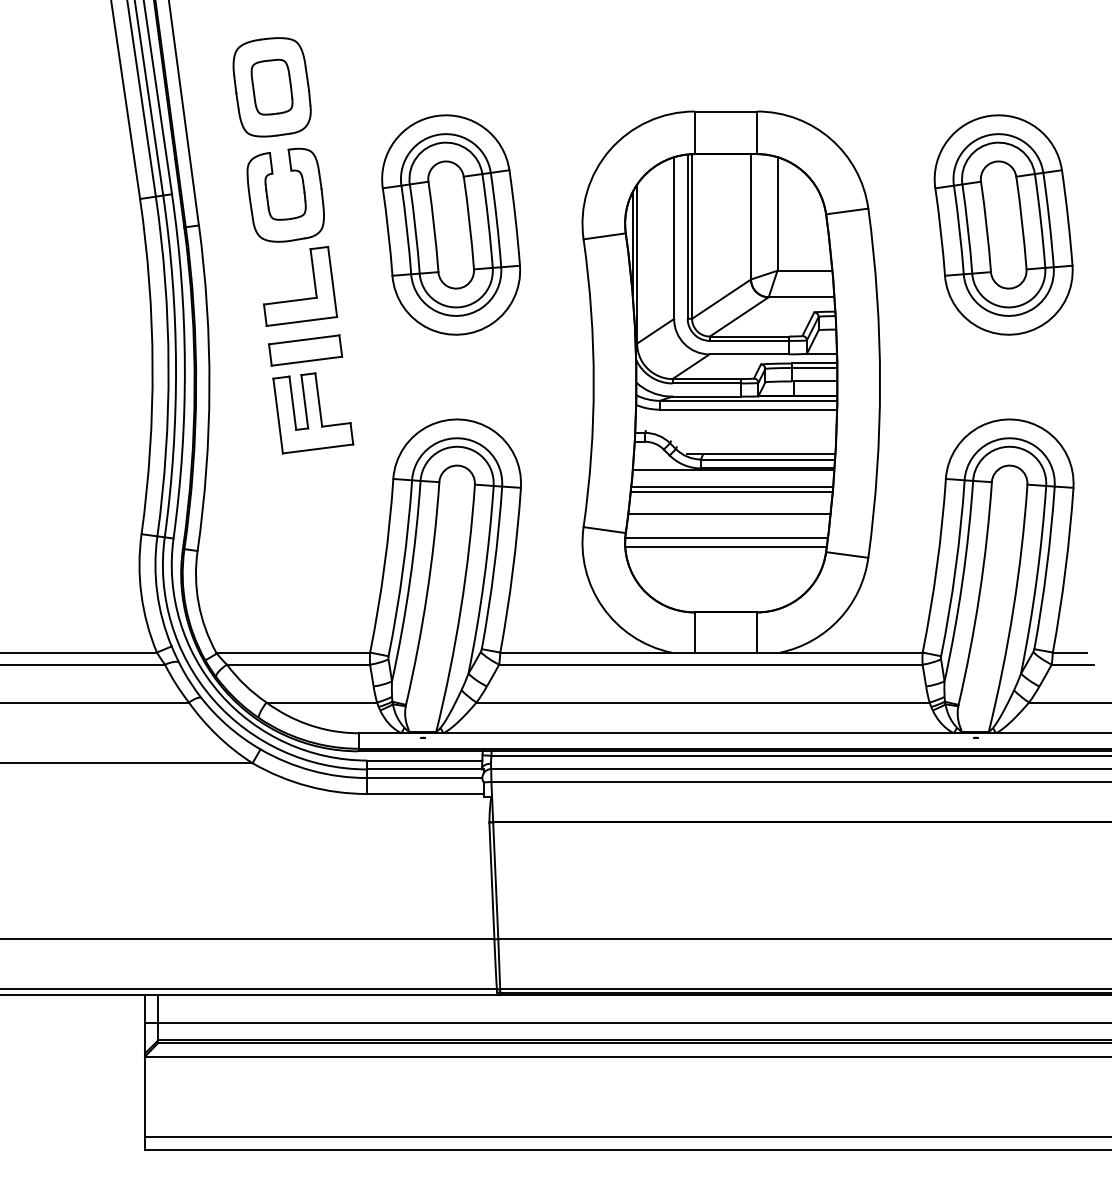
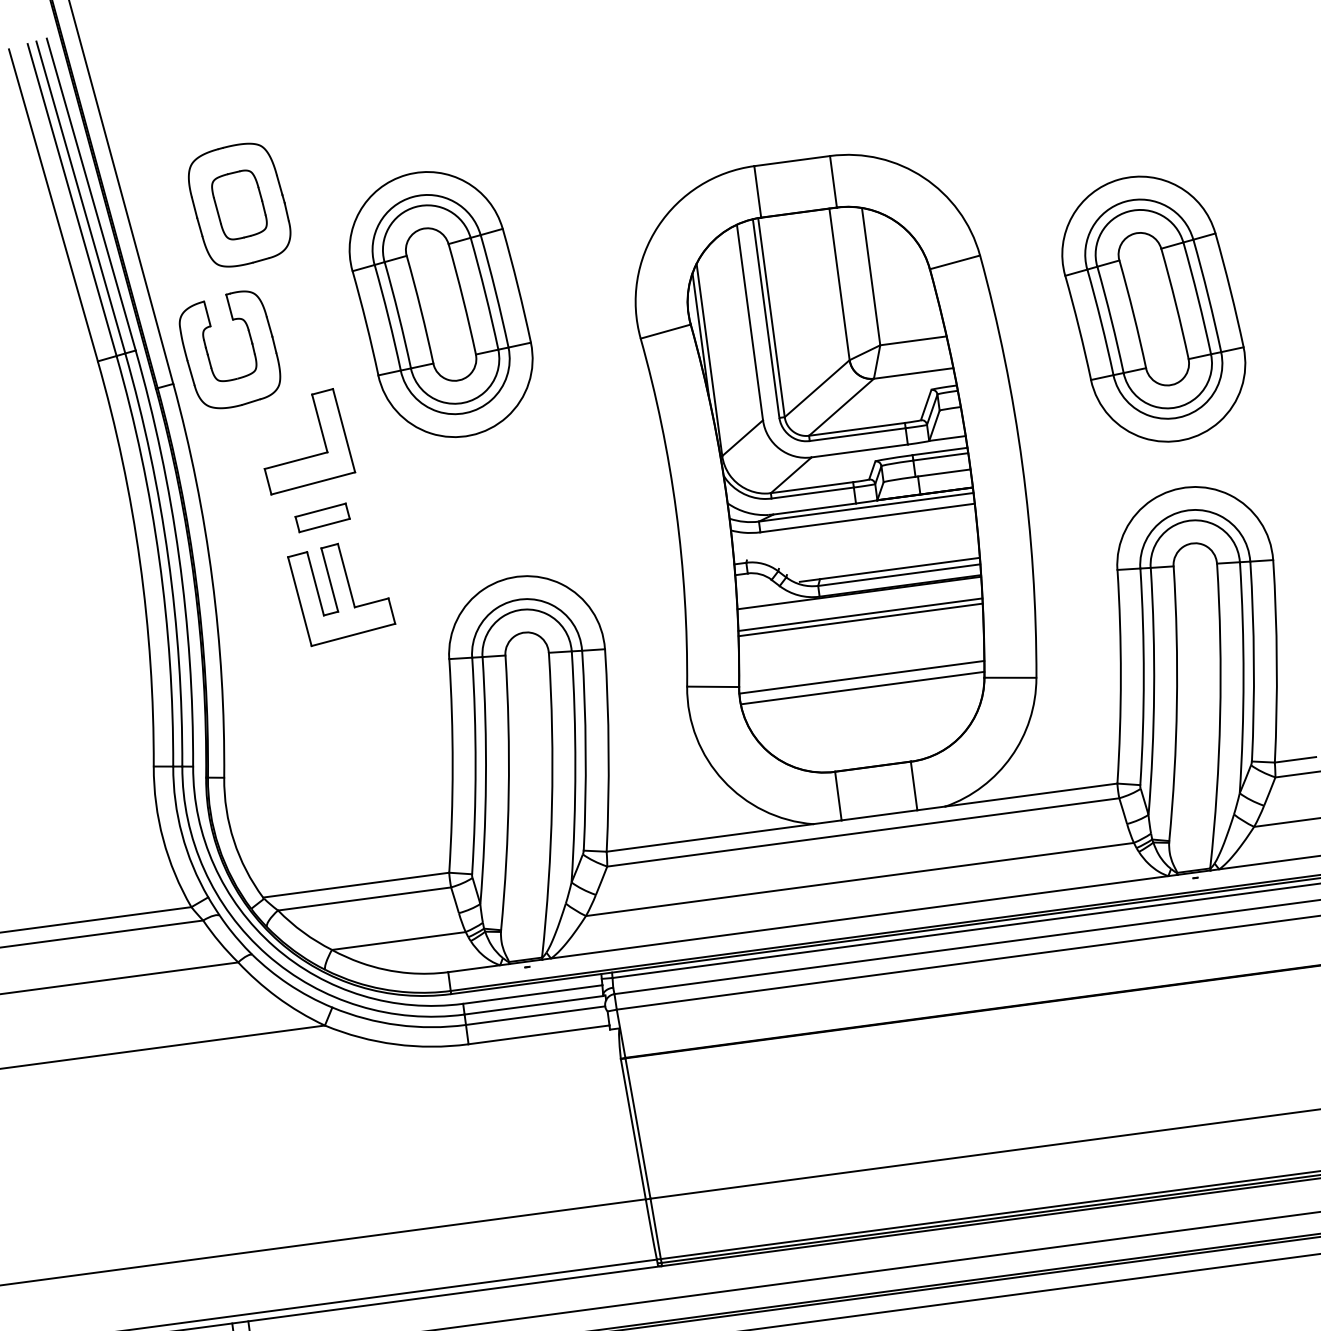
part: (268, 196) -> (209, 354), moved
part: (451, 224) -> (441, 303), moved
part: (1003, 224) -> (1153, 308), moved
part: (305, 350) -> (322, 517), size x0.6
line: (729, 514) -> (861, 647), removed

